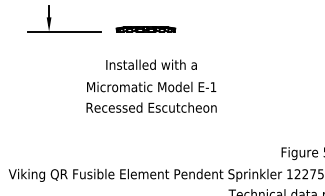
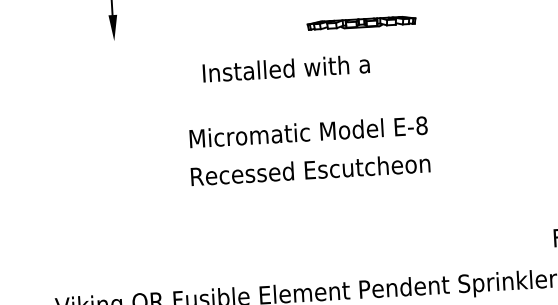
part: (145, 29) -> (360, 23), moved
line: (63, 31) -> (140, 39), removed
text: (151, 64) -> (286, 67), moved
text: (213, 87) -> (422, 126), E-1 -> E-8

